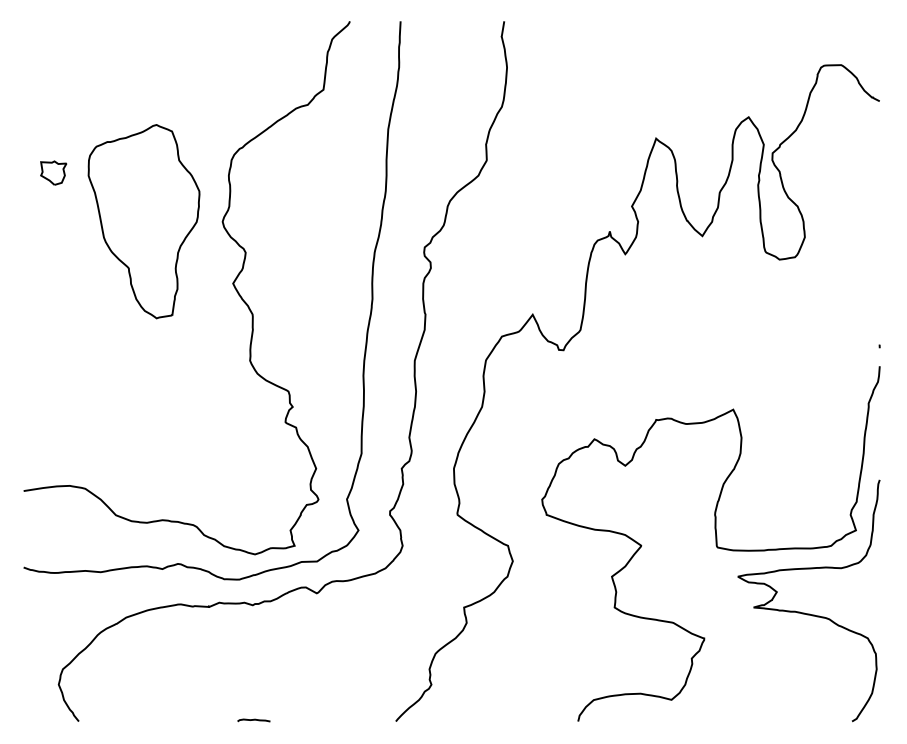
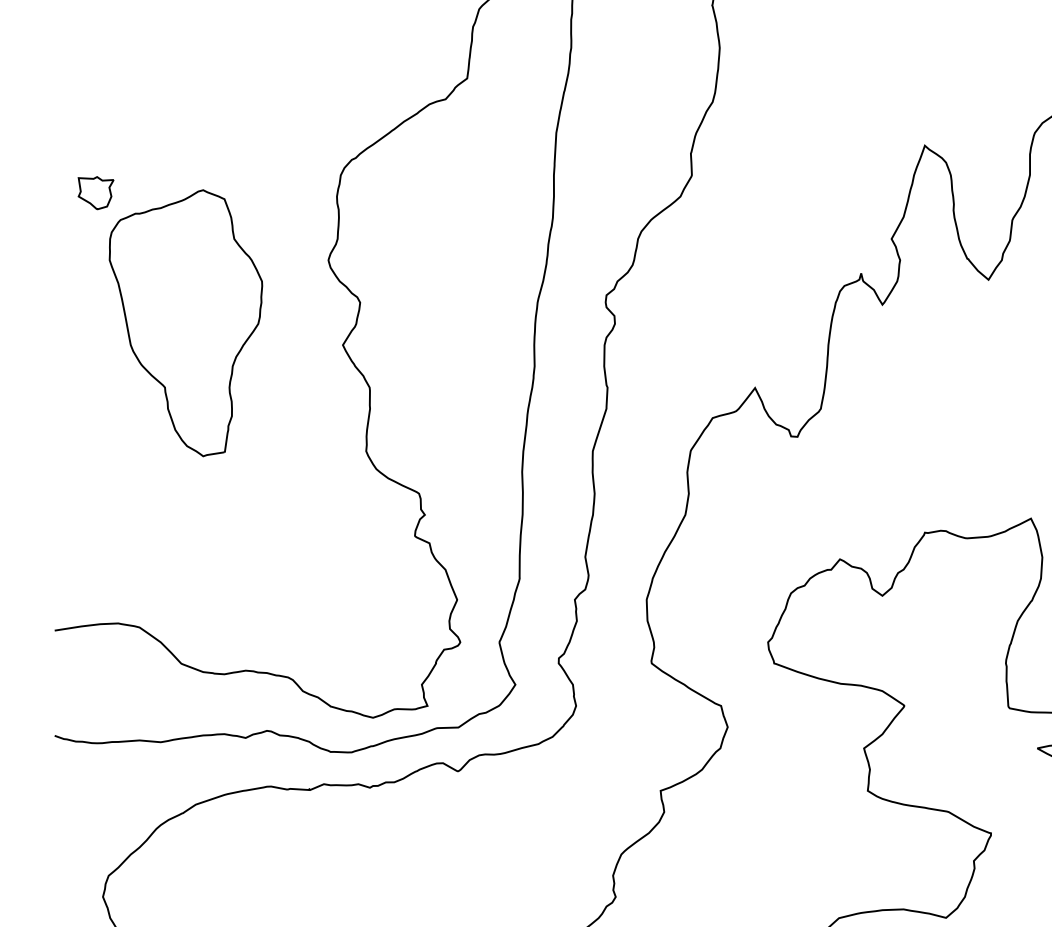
part: (143, 221) -> (185, 323), moved

